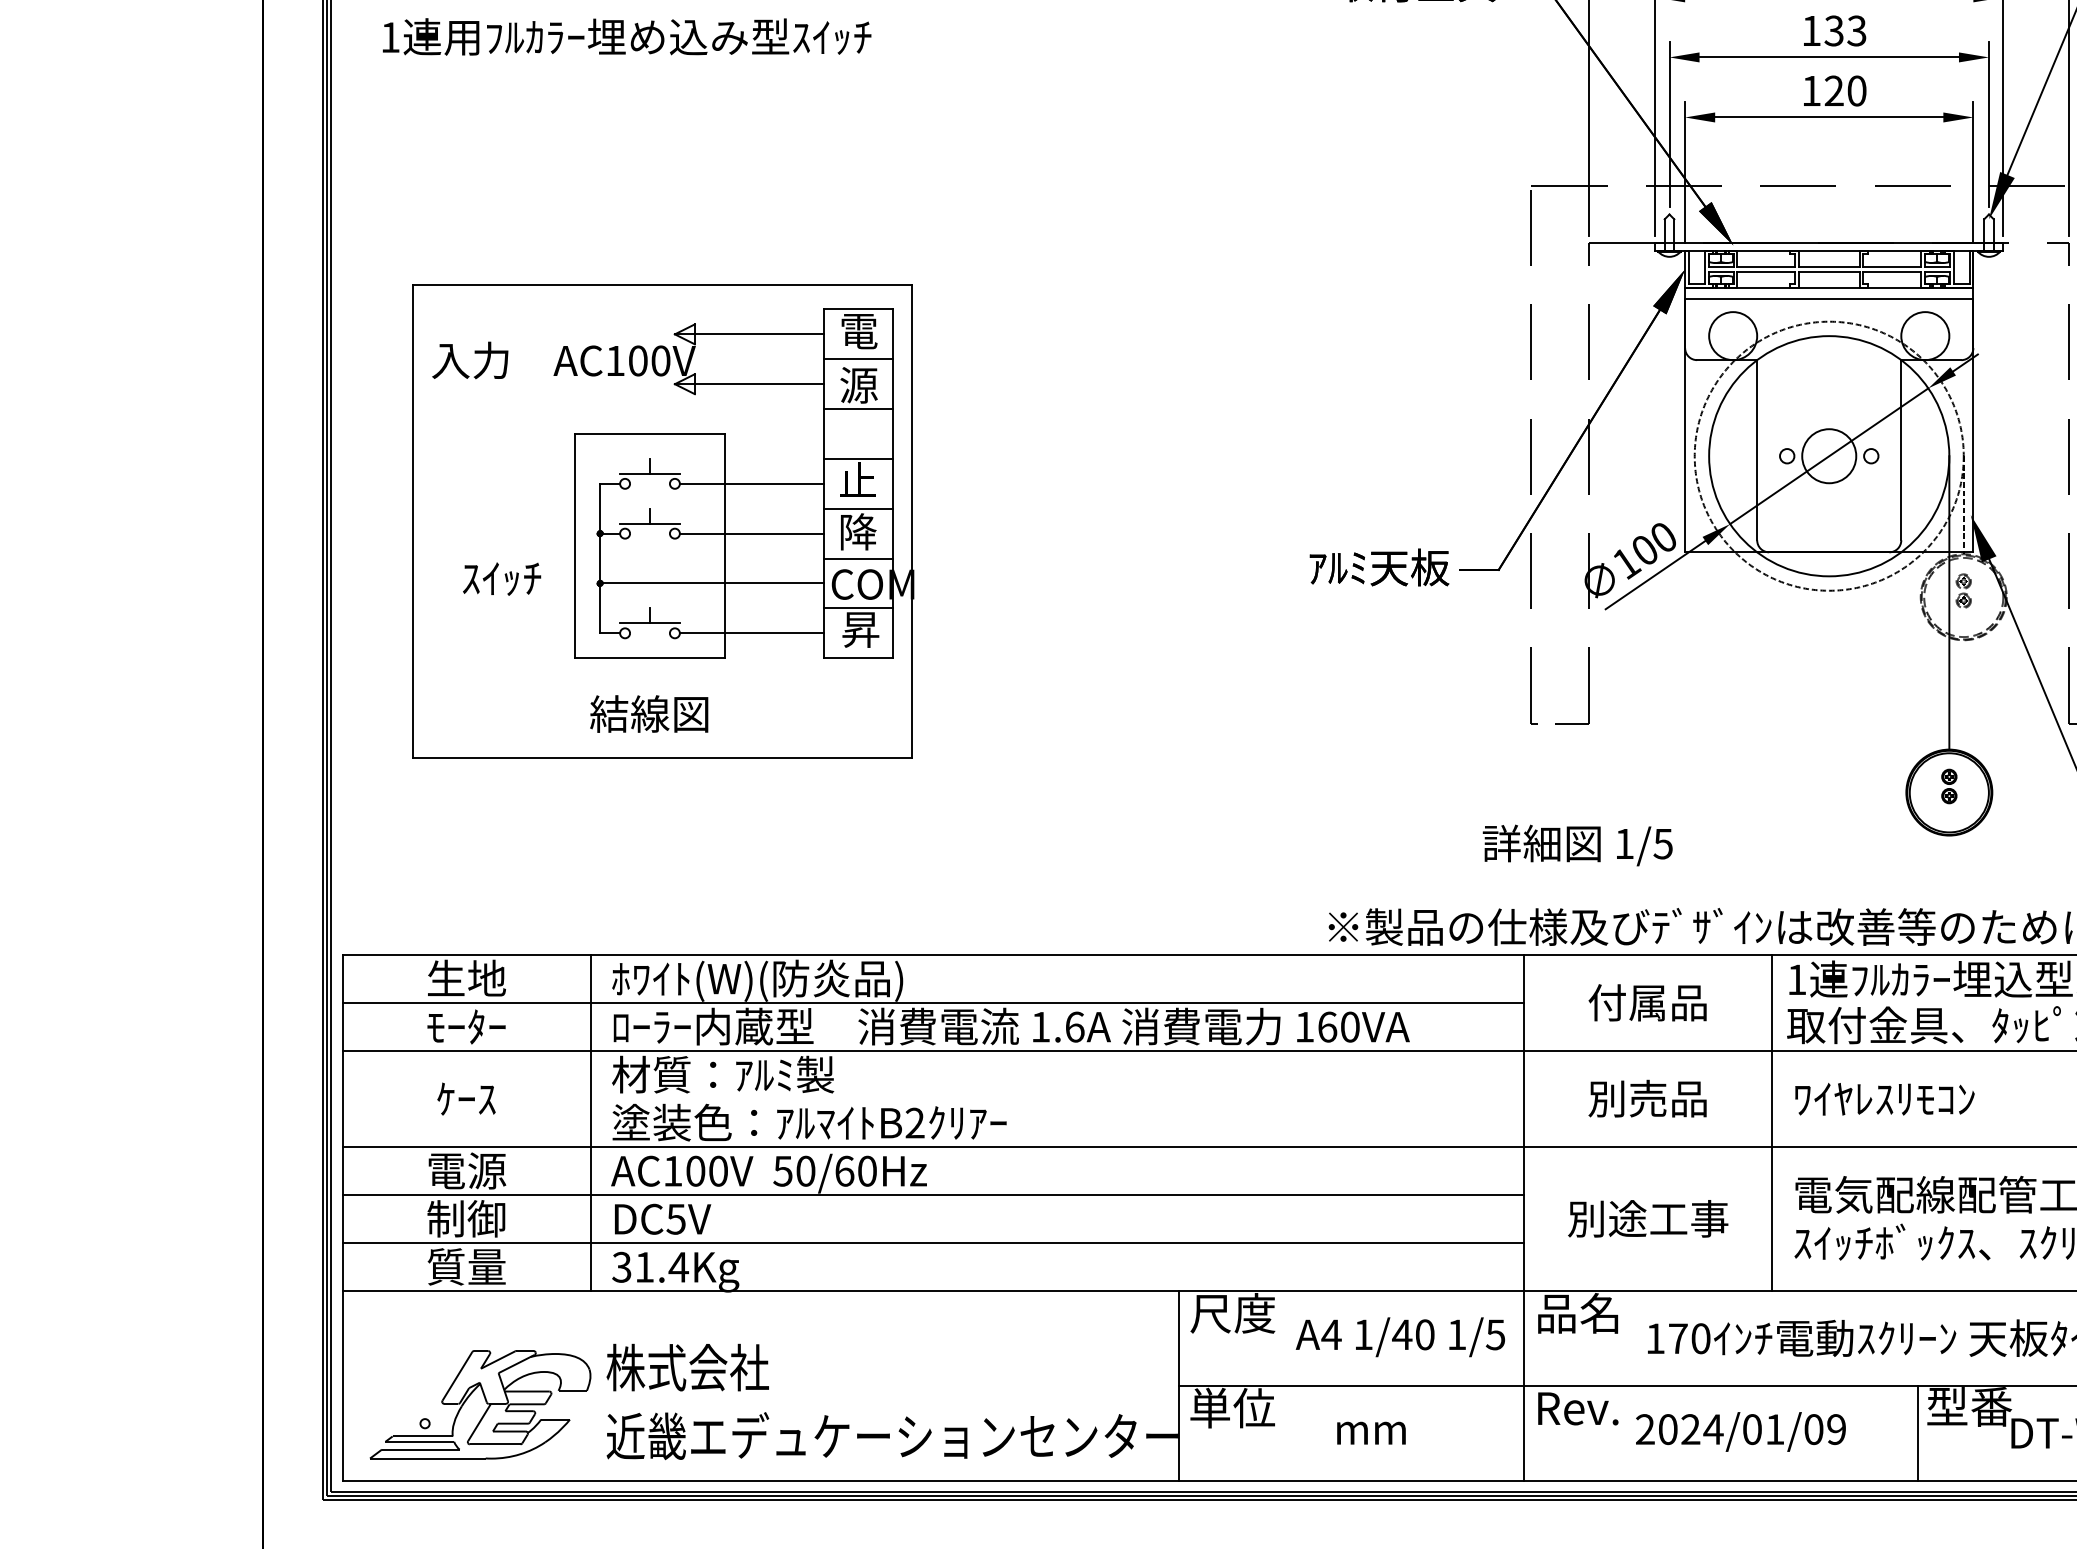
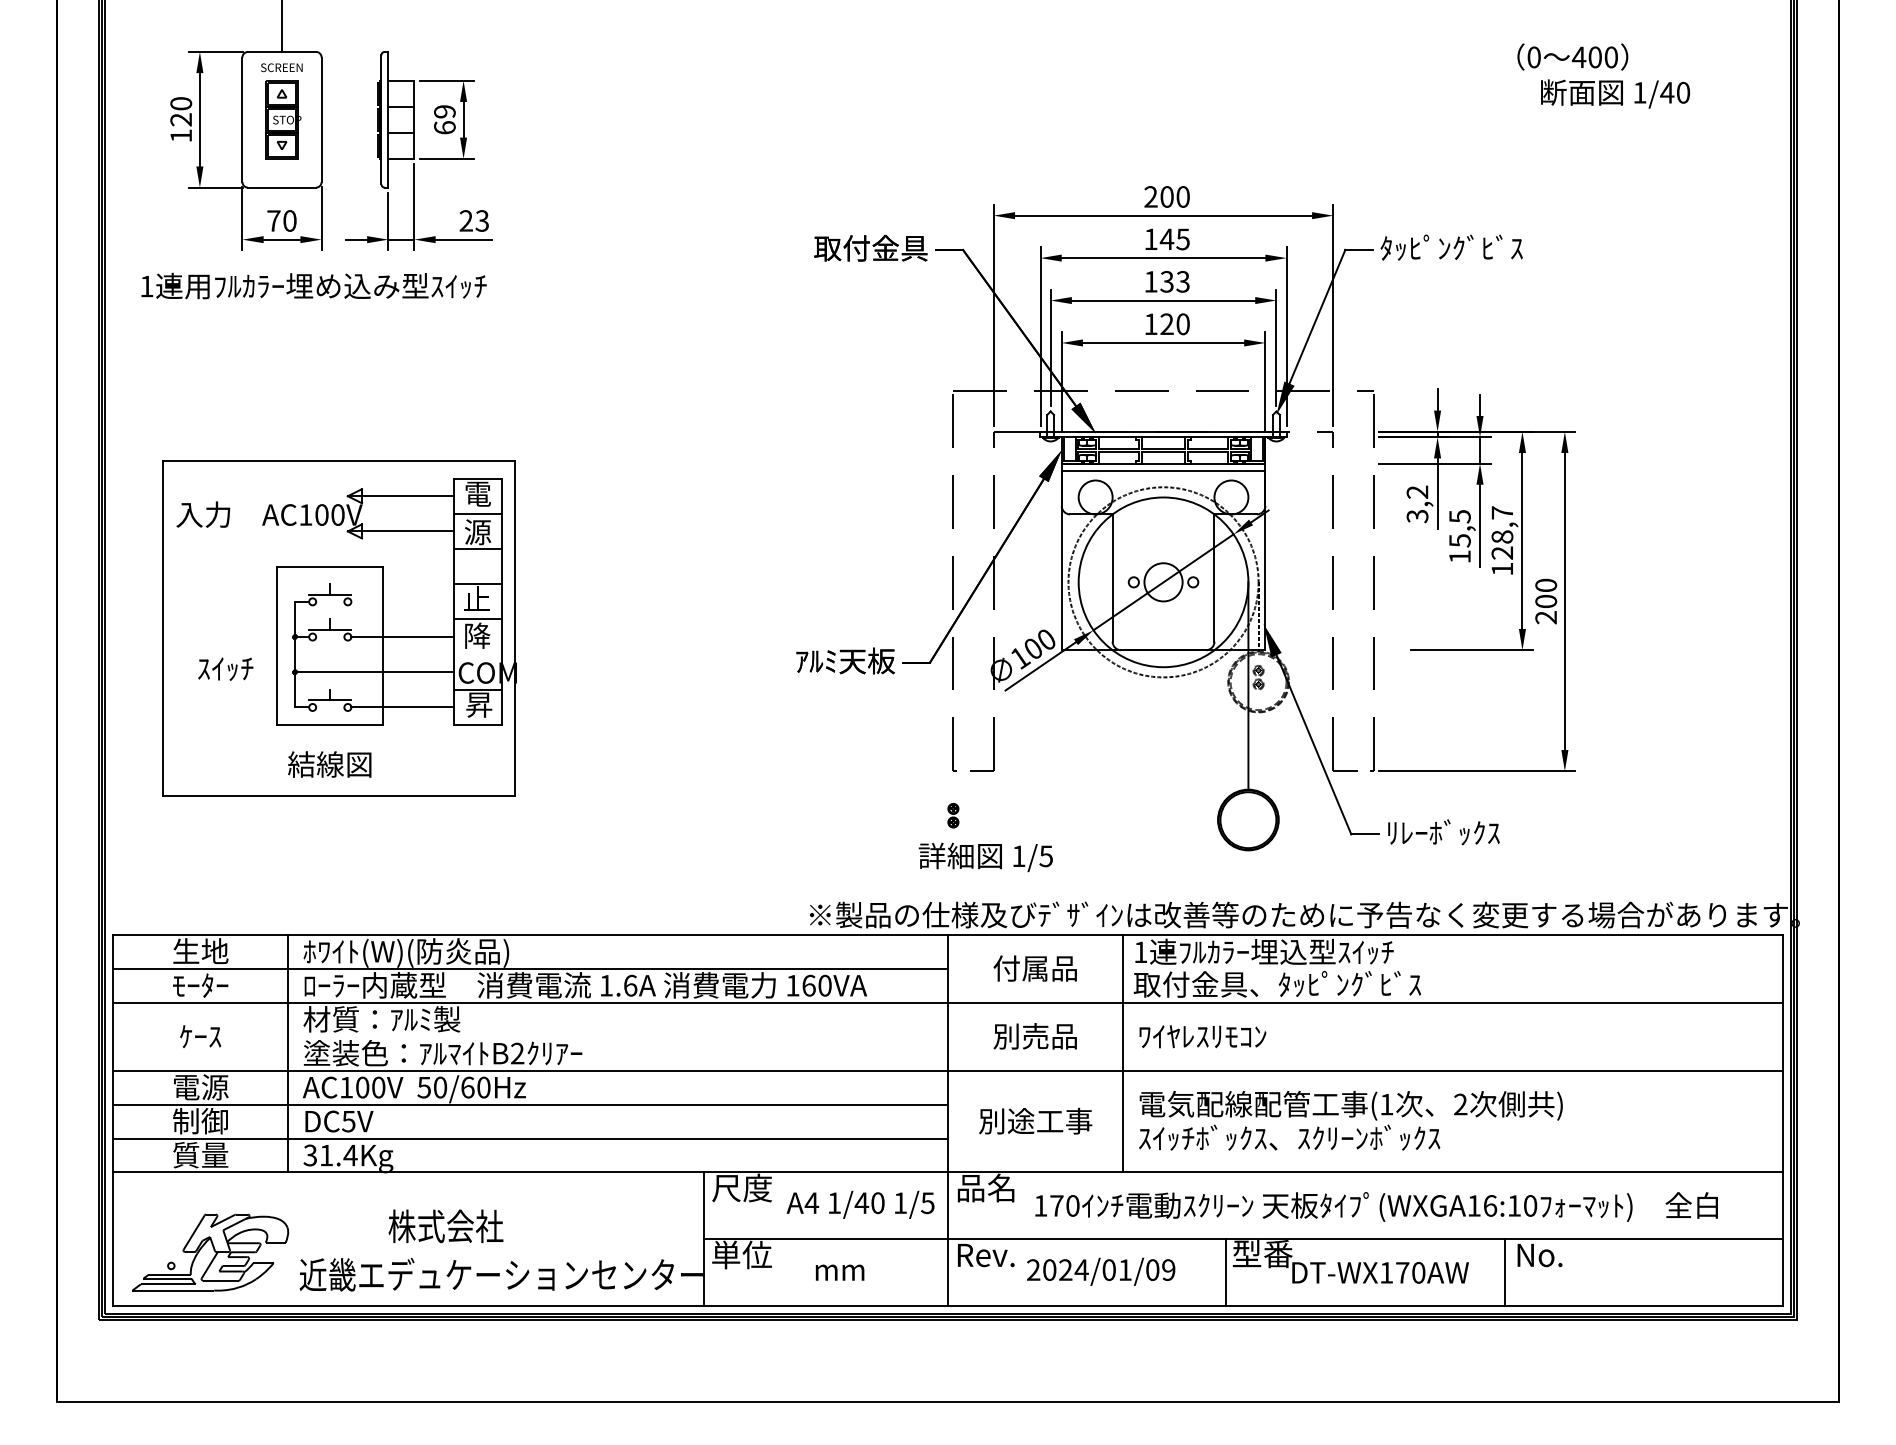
line: (752, 483) -> (402, 601), removed
line: (858, 558) -> (477, 654), removed
part: (1949, 786) -> (953, 815), moved
text: (687, 1367) -> (445, 1226), moved

